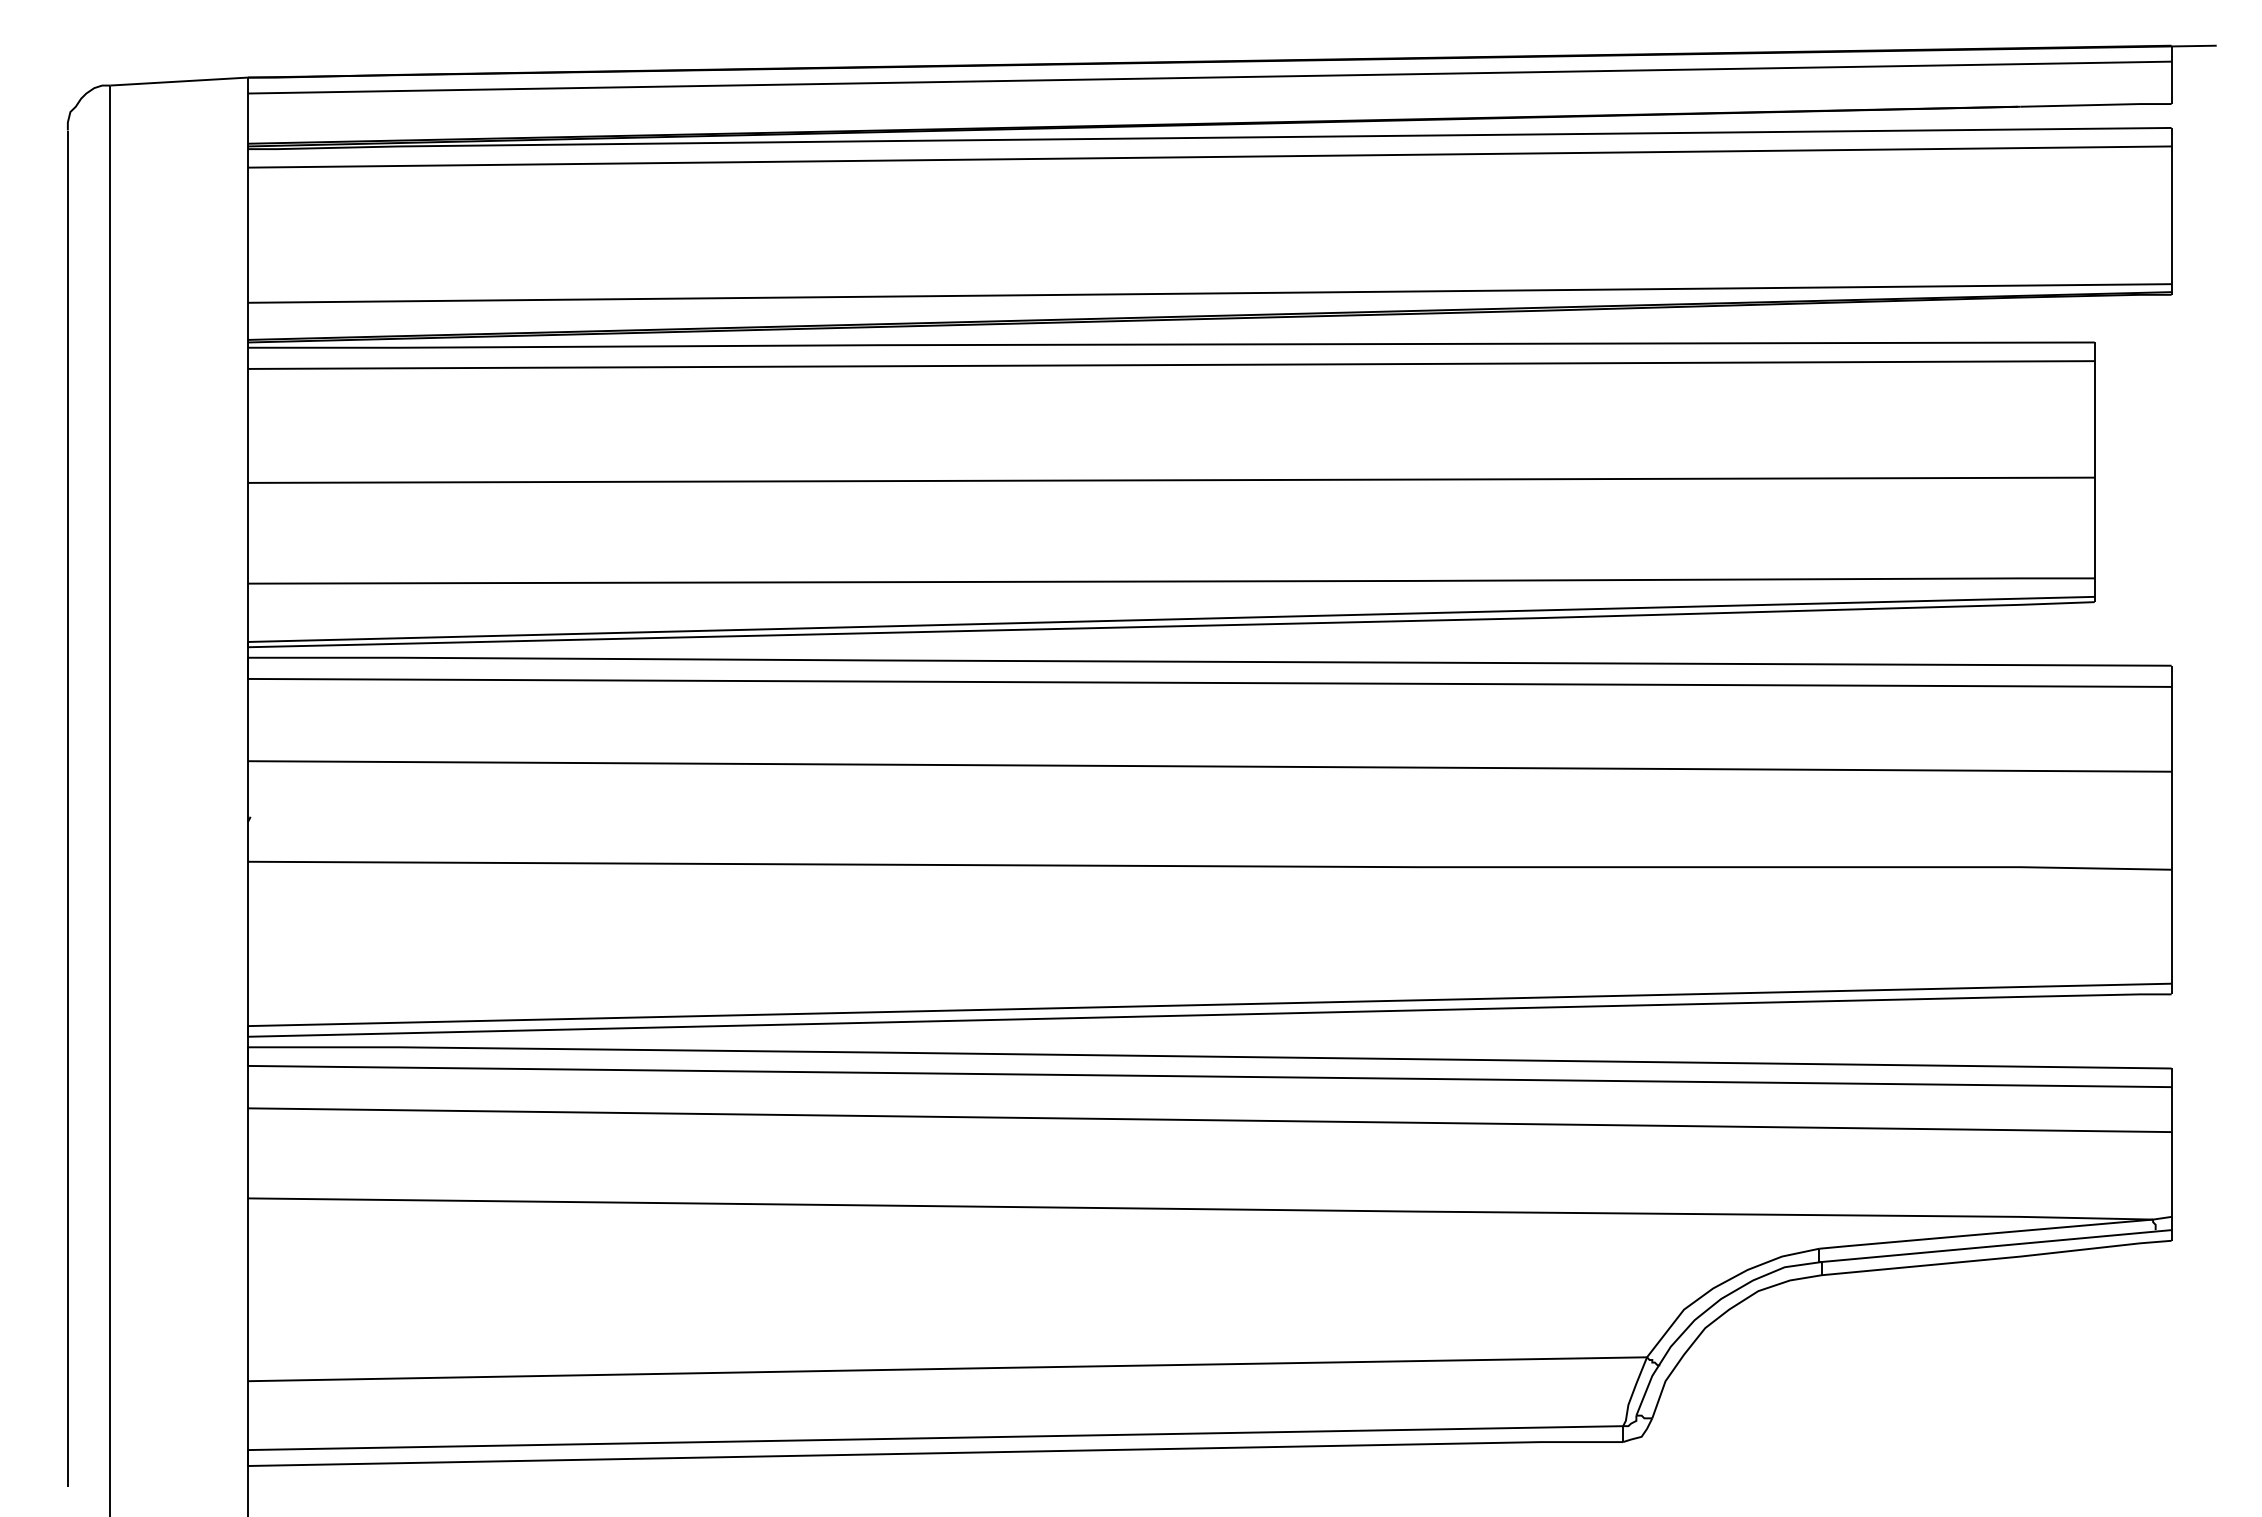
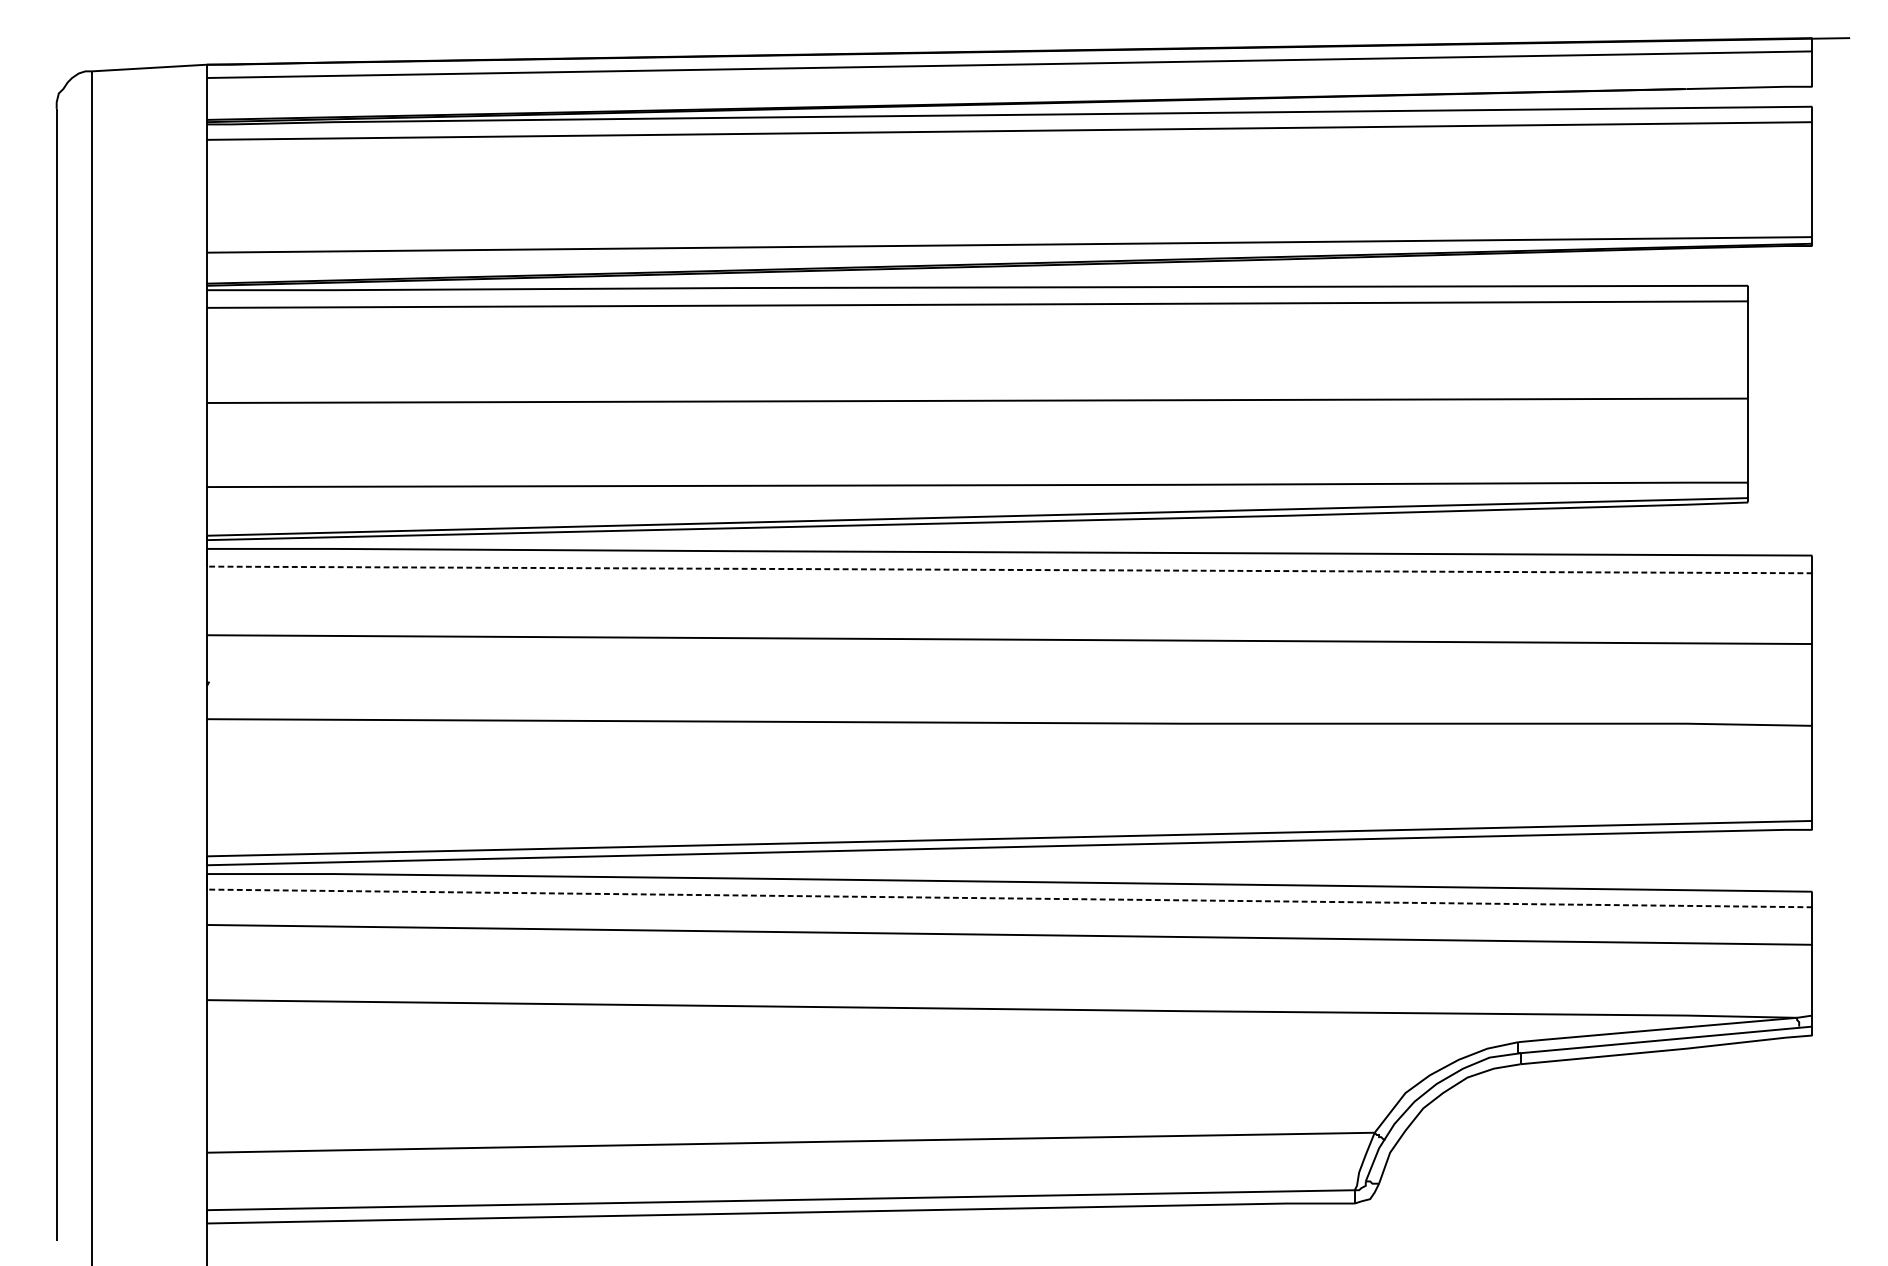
line: (1209, 682) -> (1009, 569), solid -> dashed
line: (1209, 1076) -> (1009, 898), solid -> dashed

